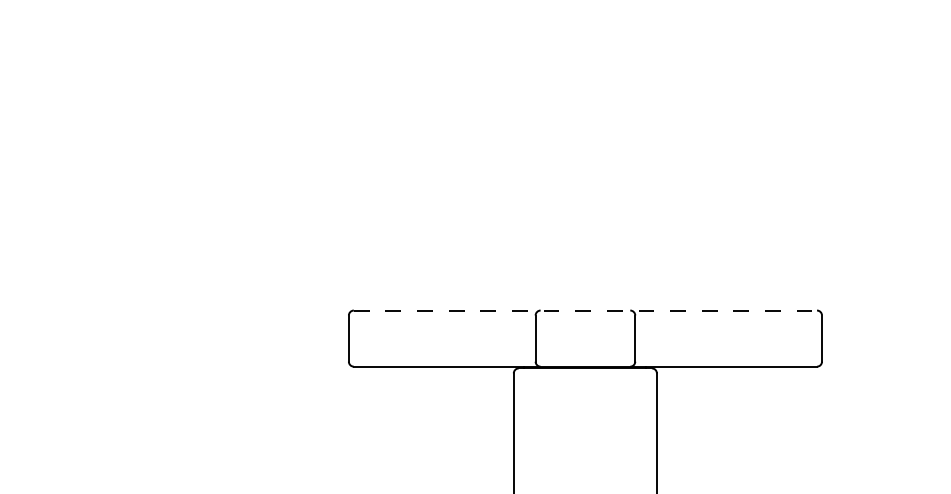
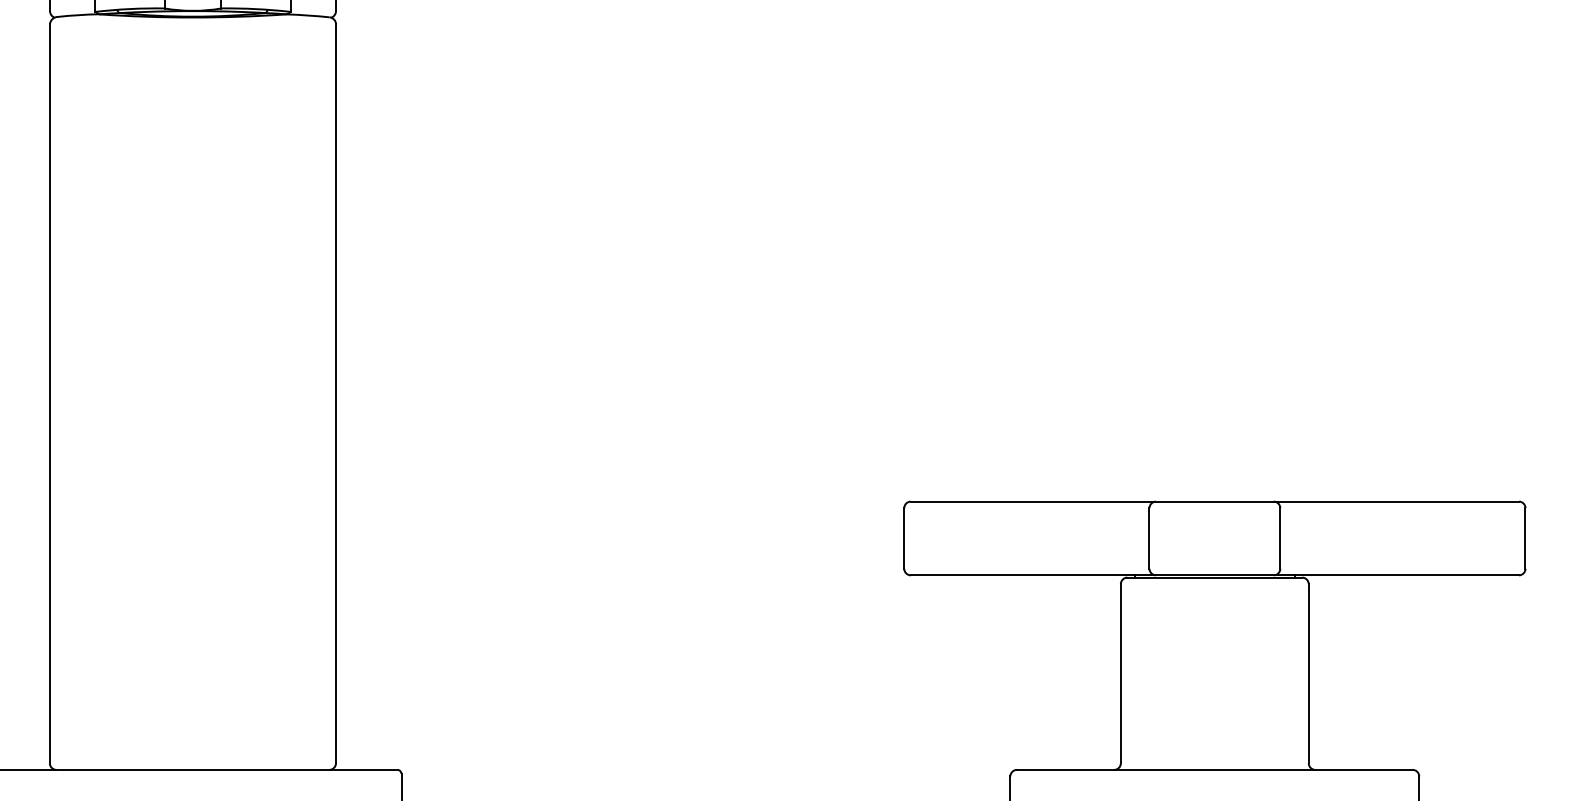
line: (585, 310) -> (1215, 501), dashed -> solid

